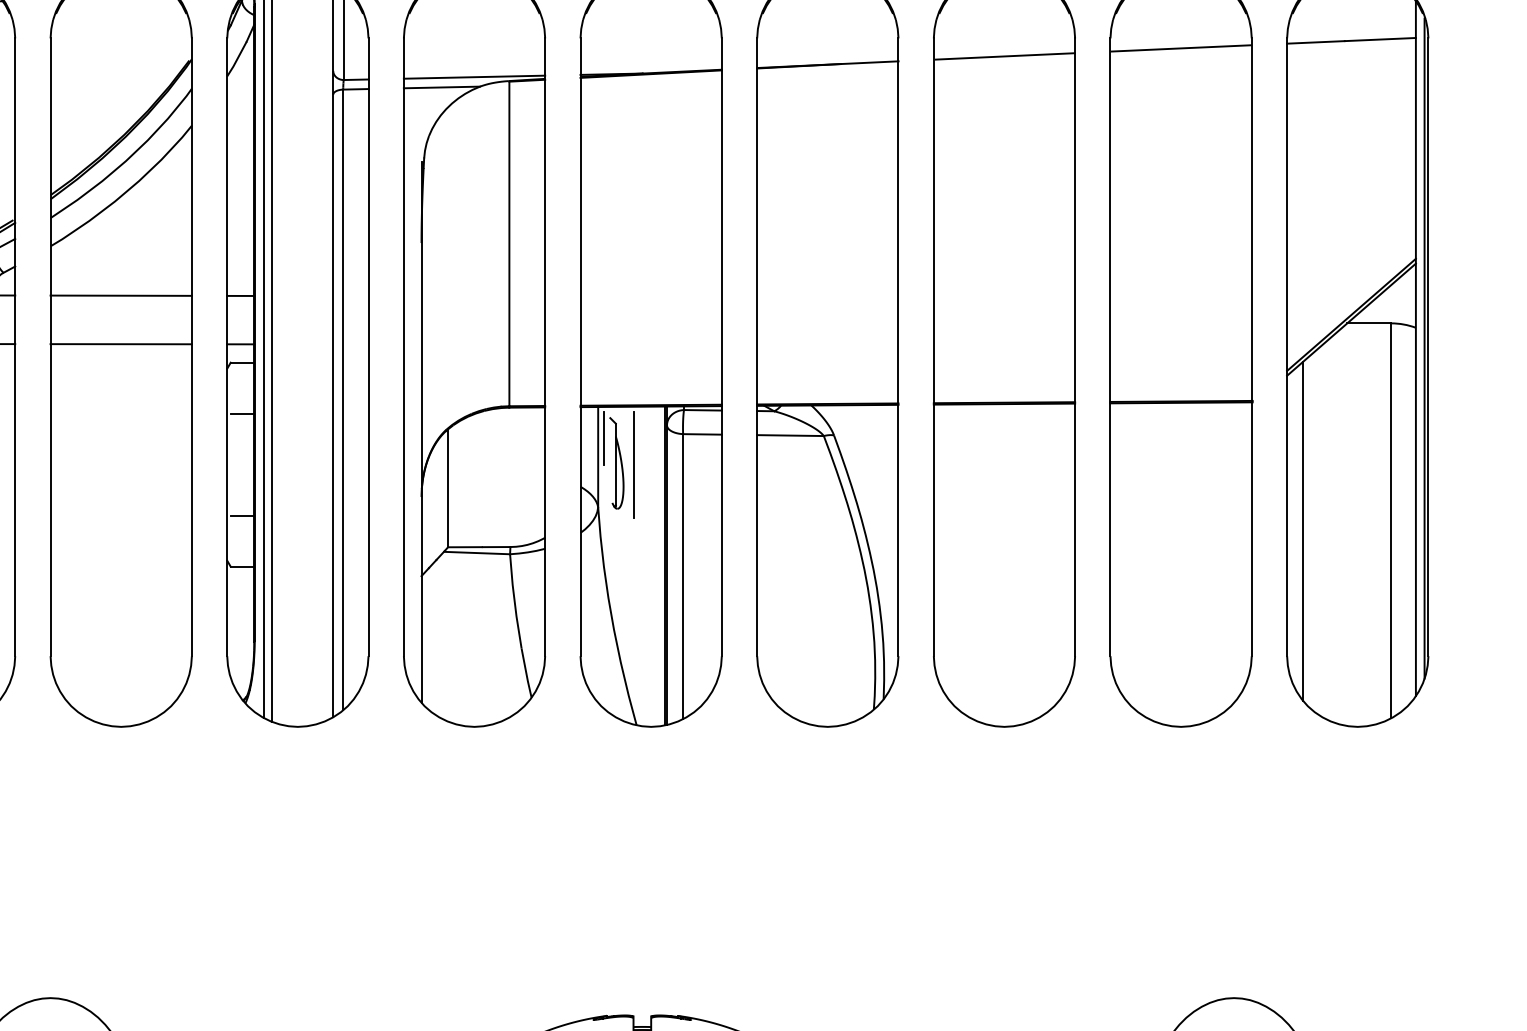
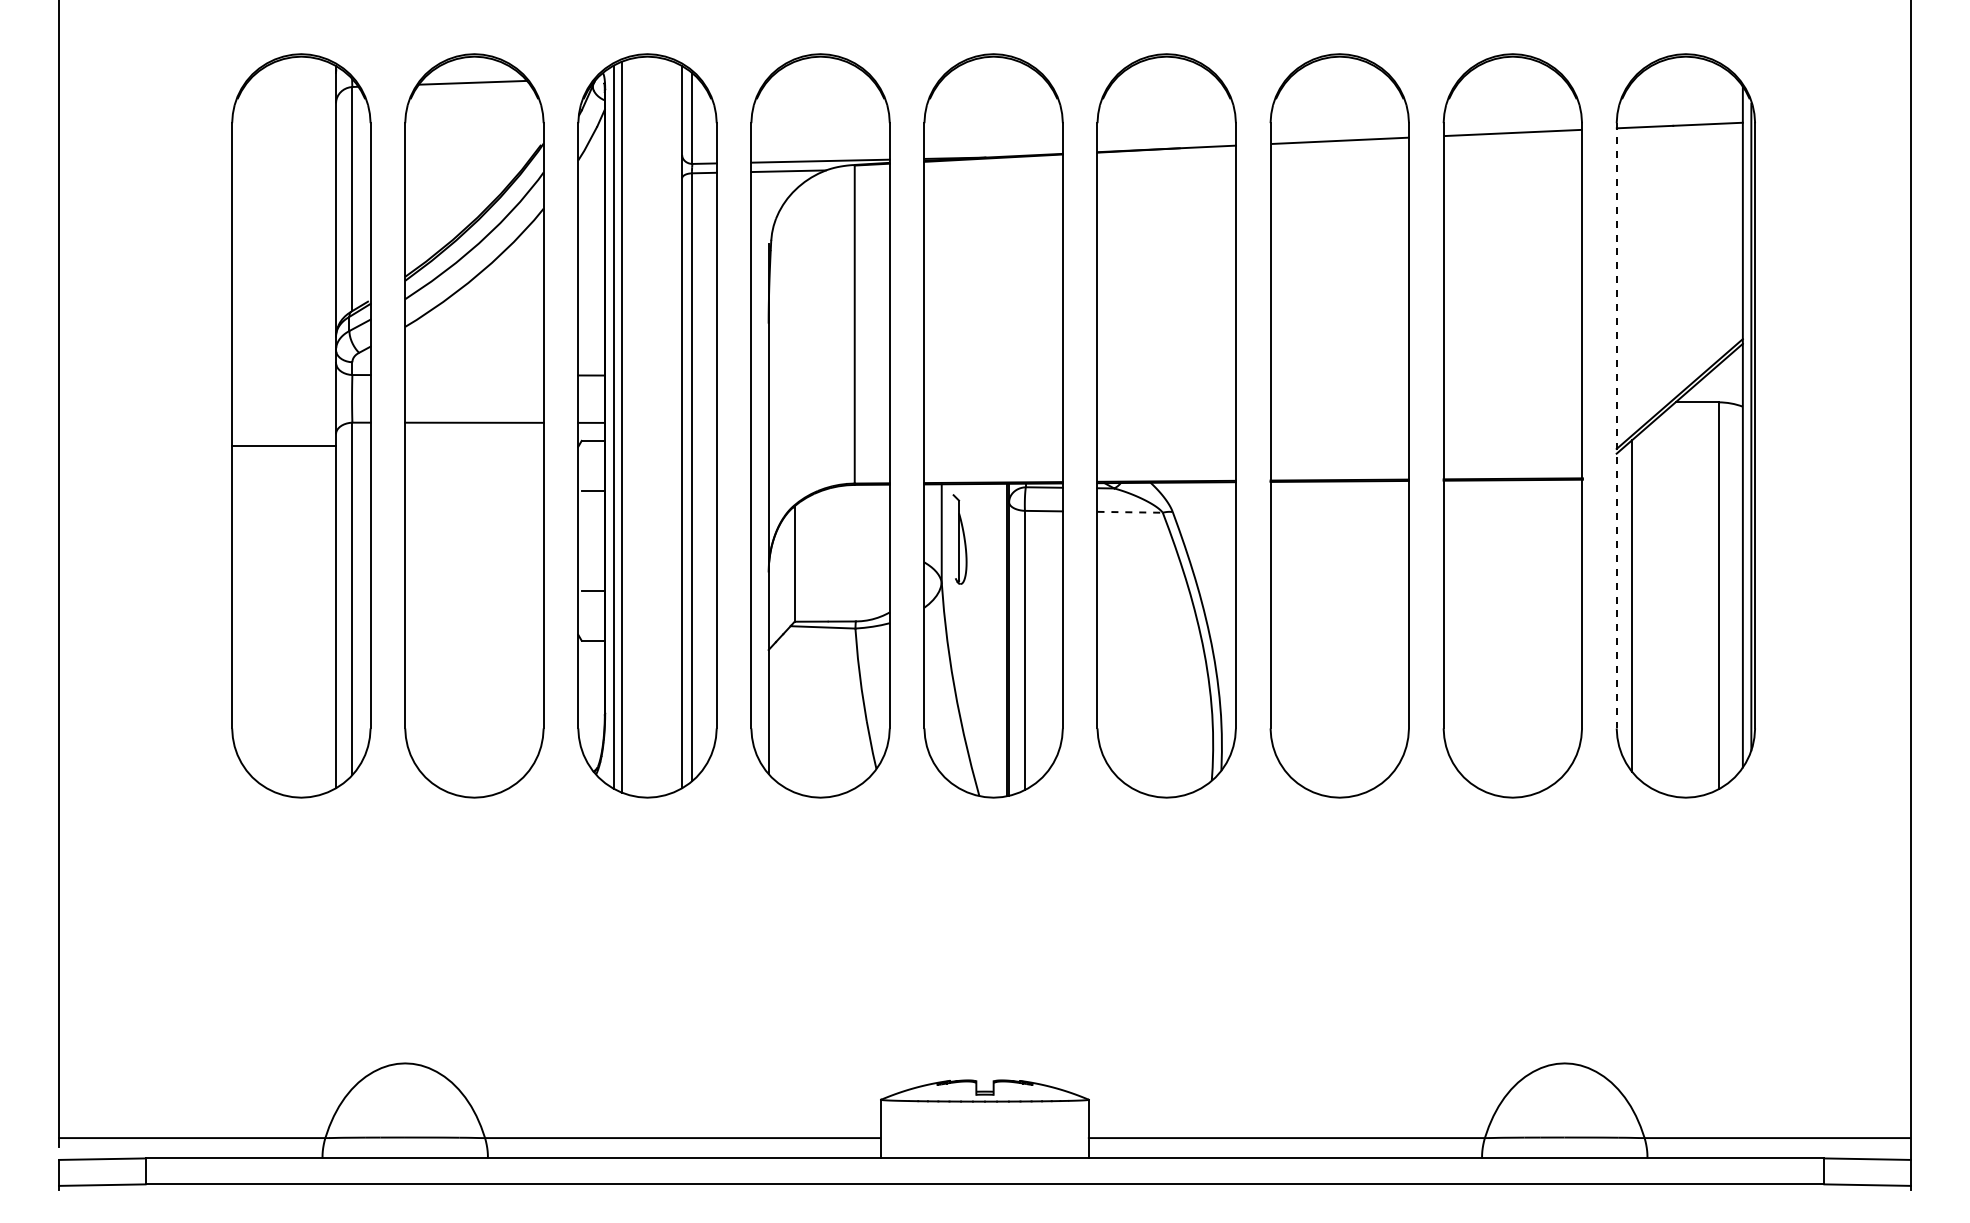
line: (121, 295) -> (474, 375), removed
line: (1286, 346) -> (1616, 425), solid -> dashed
line: (790, 435) -> (1130, 512), solid -> dashed
line: (604, 437) -> (947, 514), removed
line: (633, 464) -> (976, 540), removed

